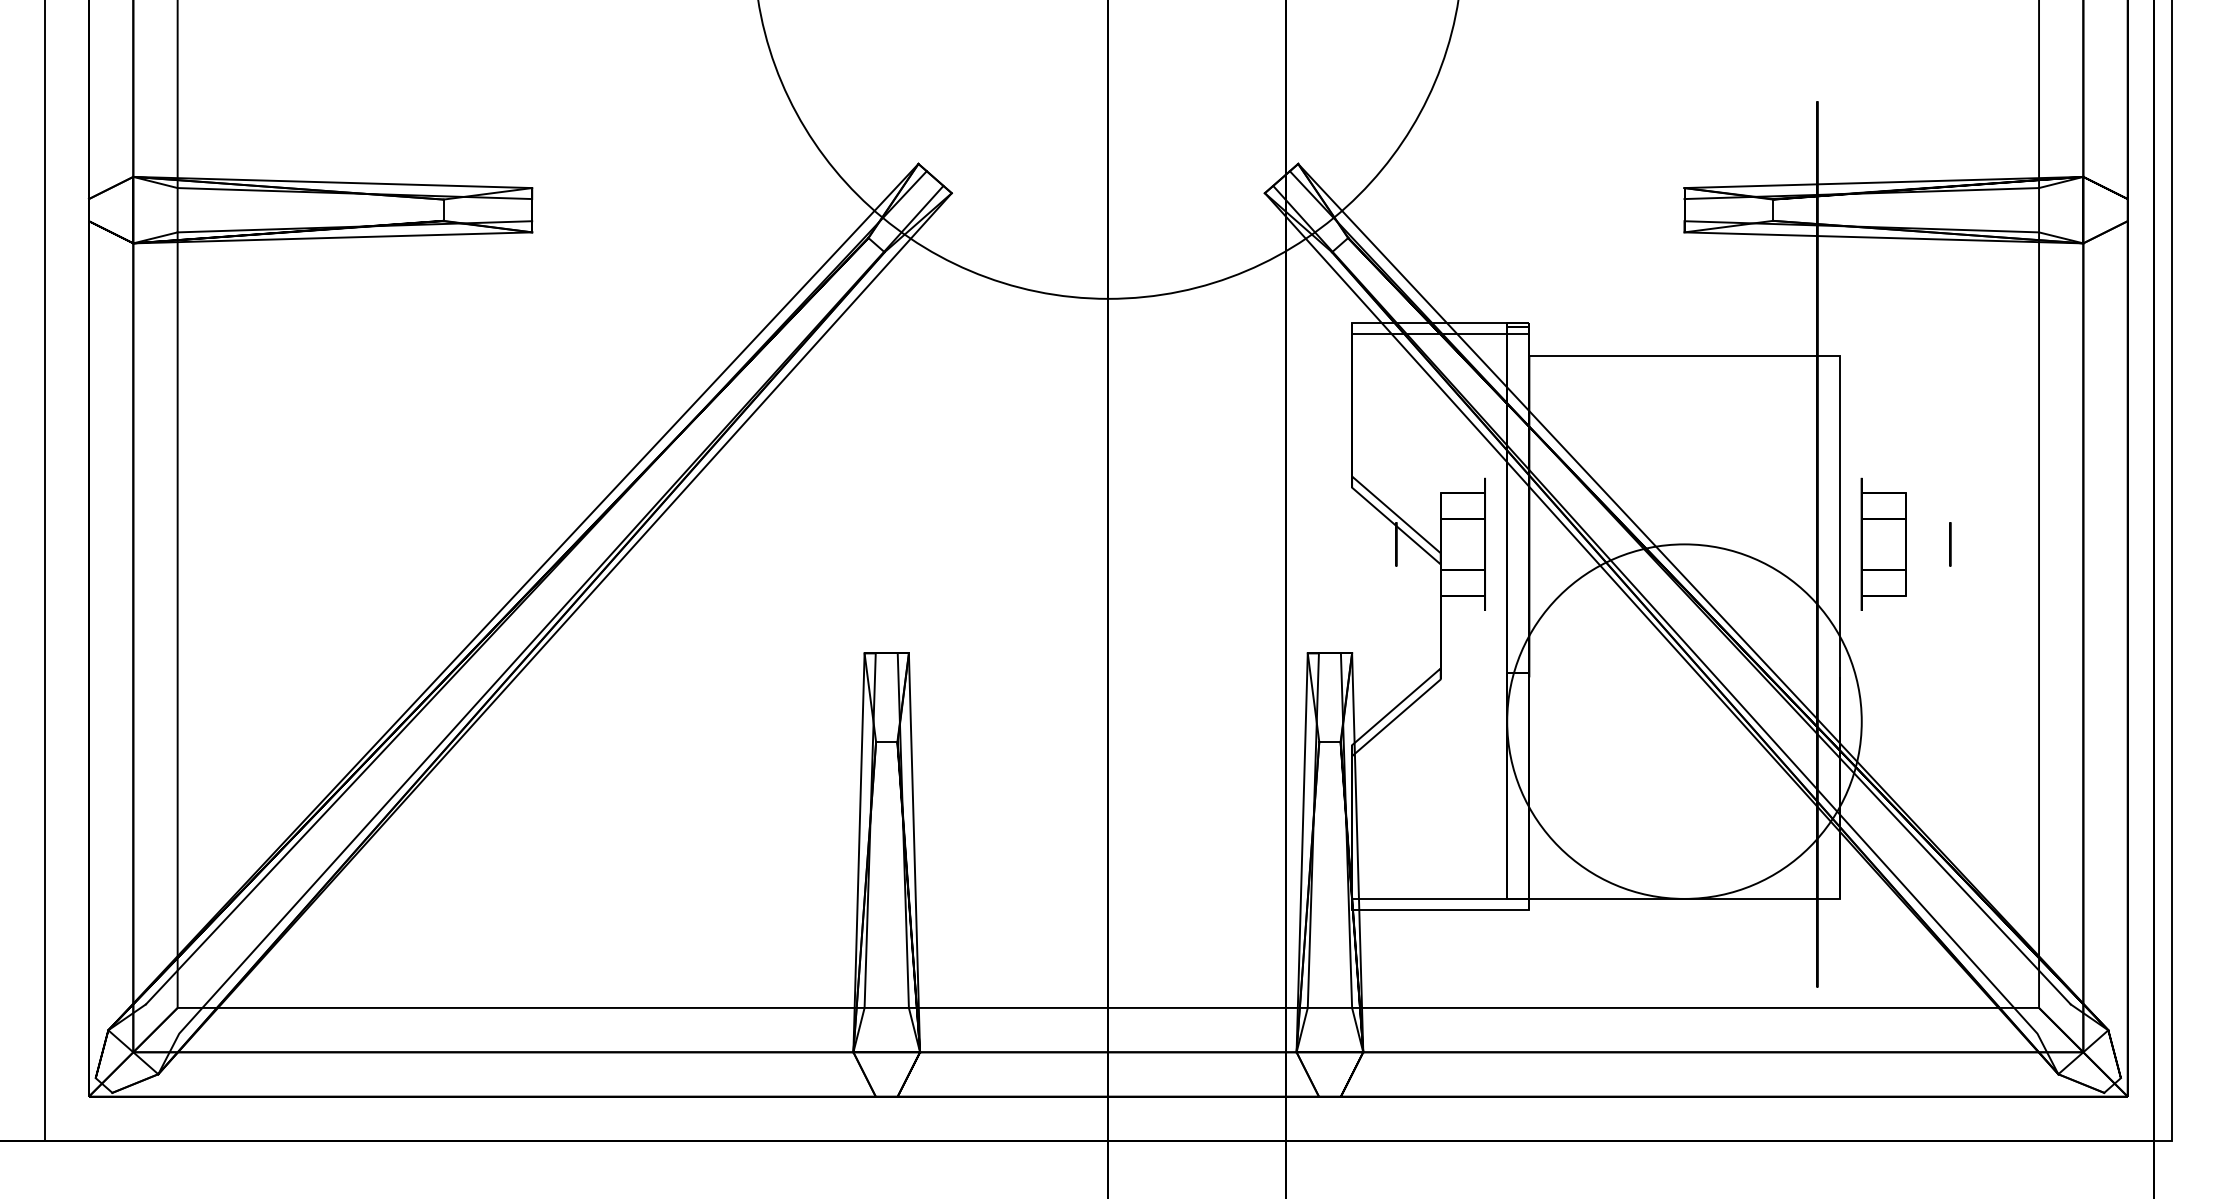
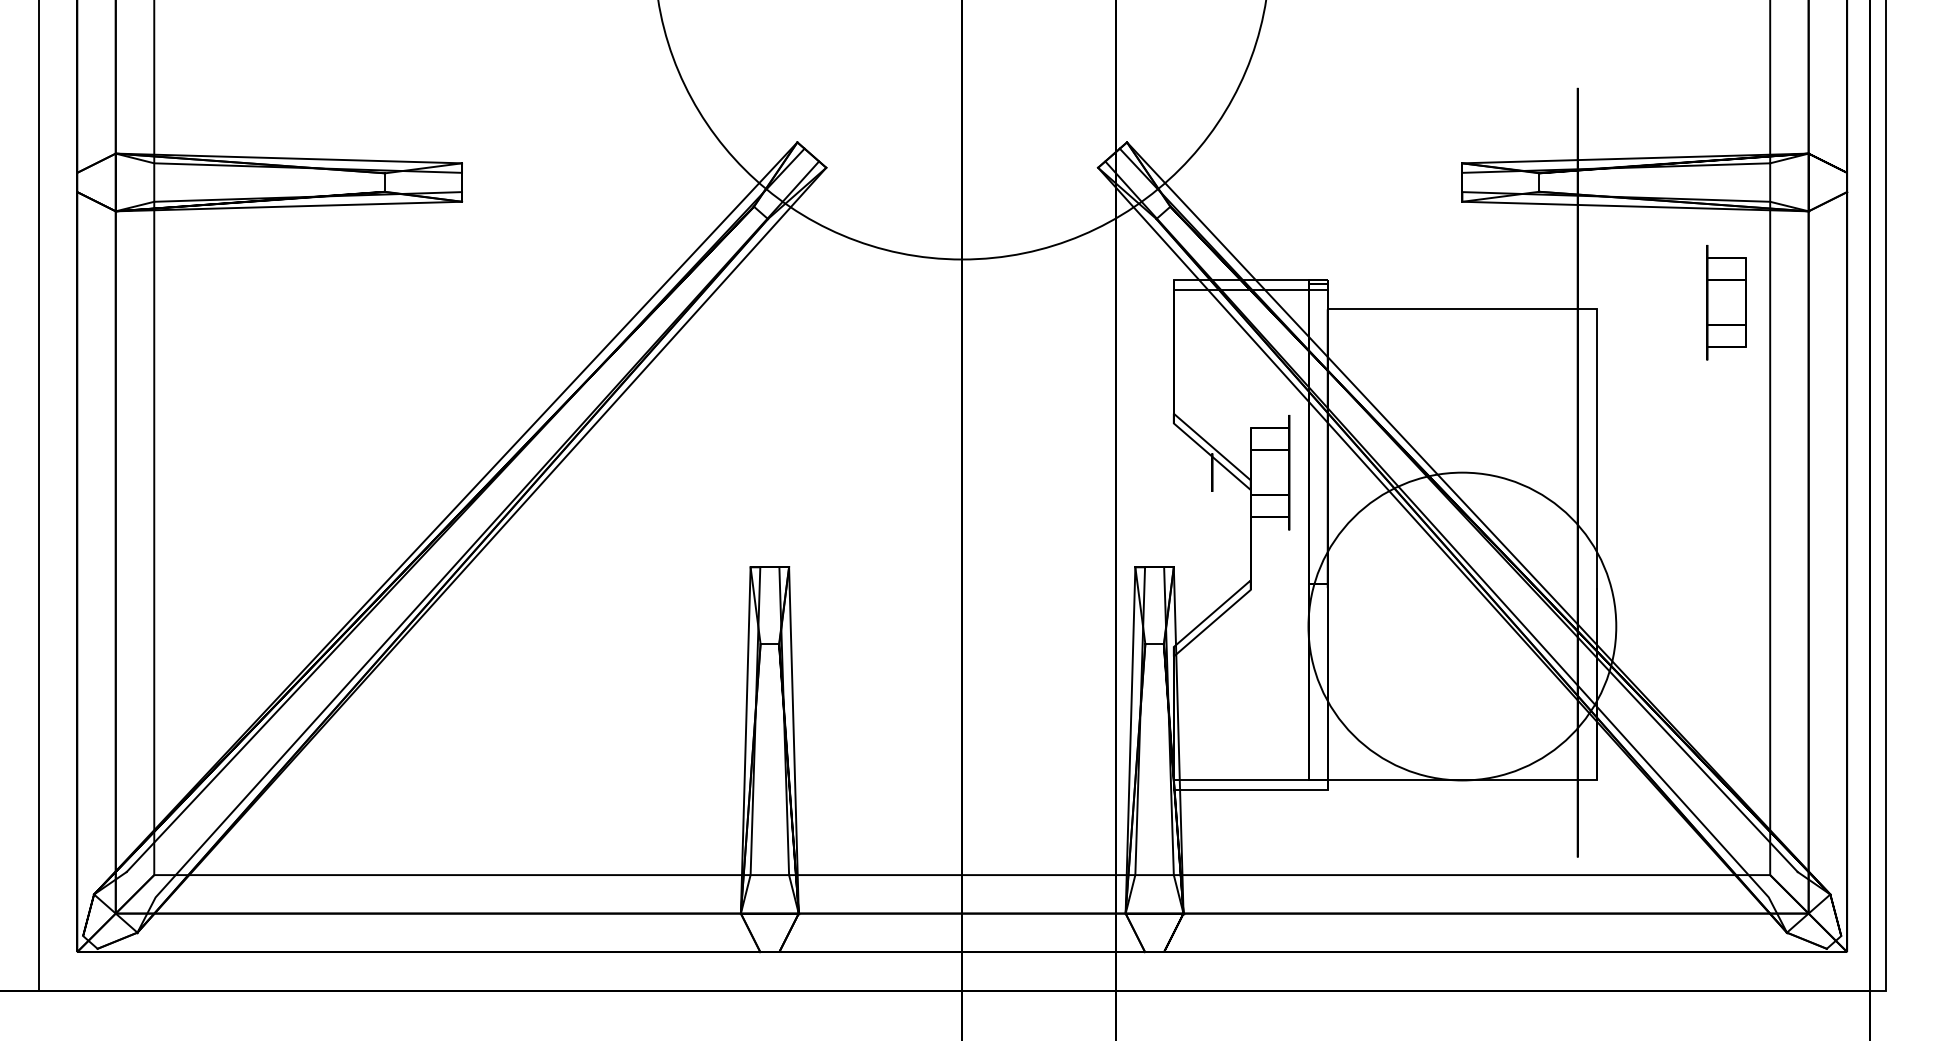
part: (1883, 544) -> (1726, 302), moved
circle: (1950, 544) -> (1693, 472), removed

